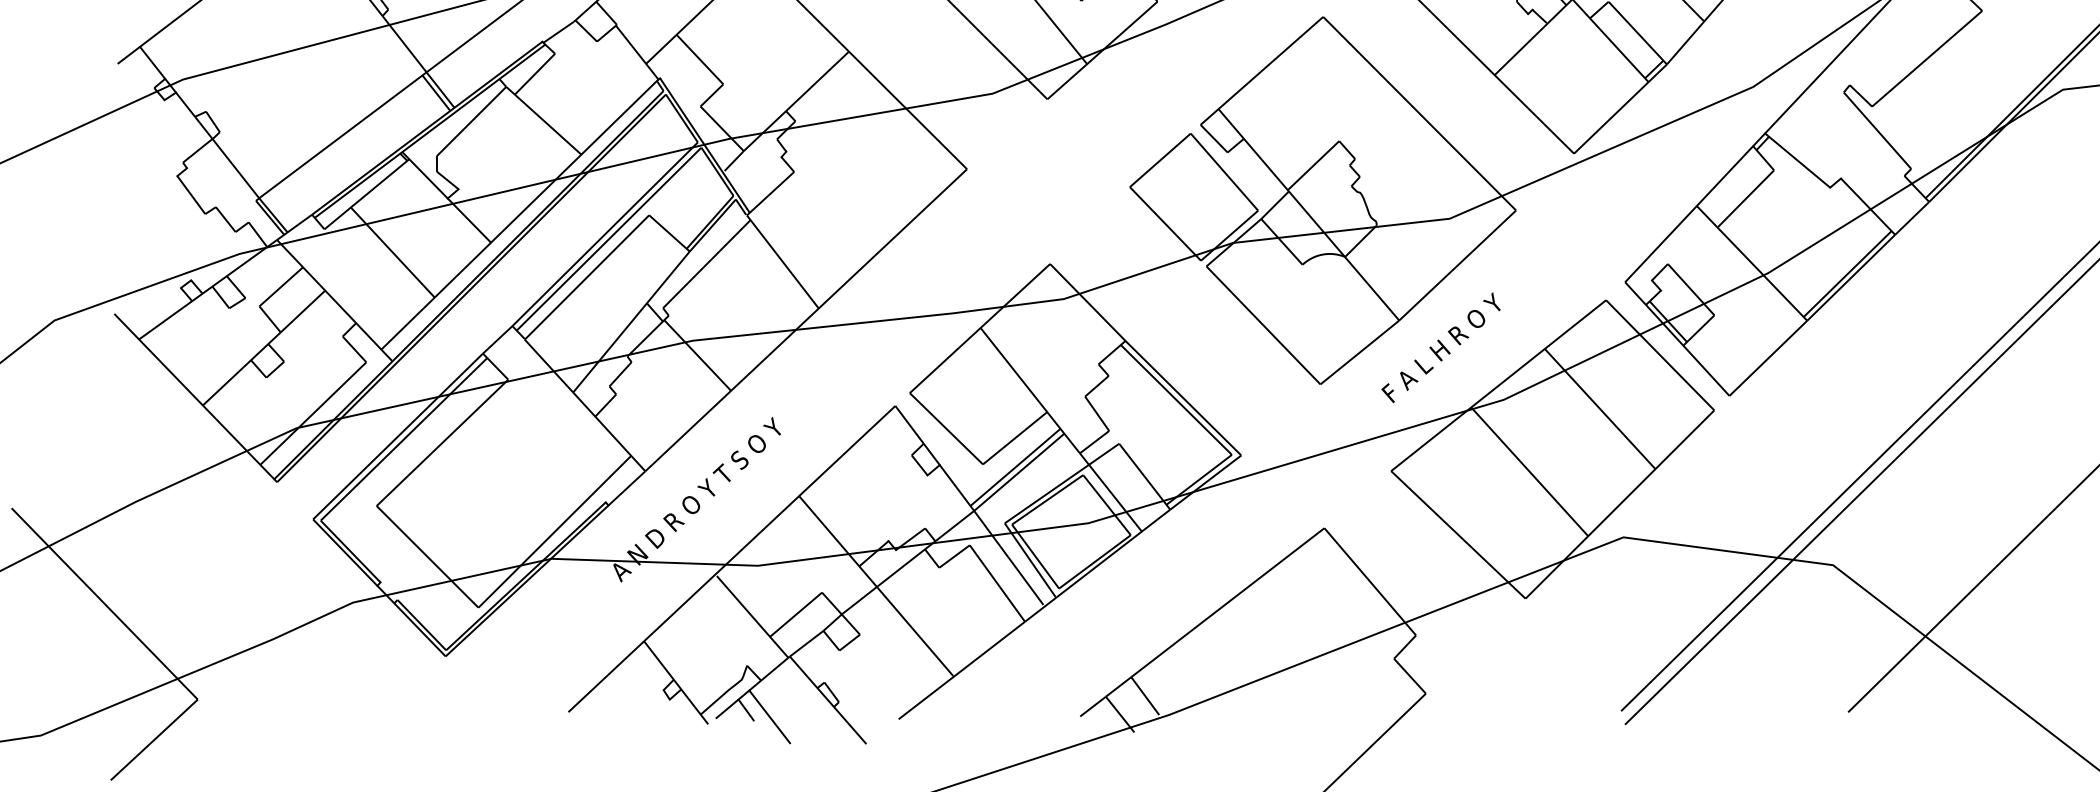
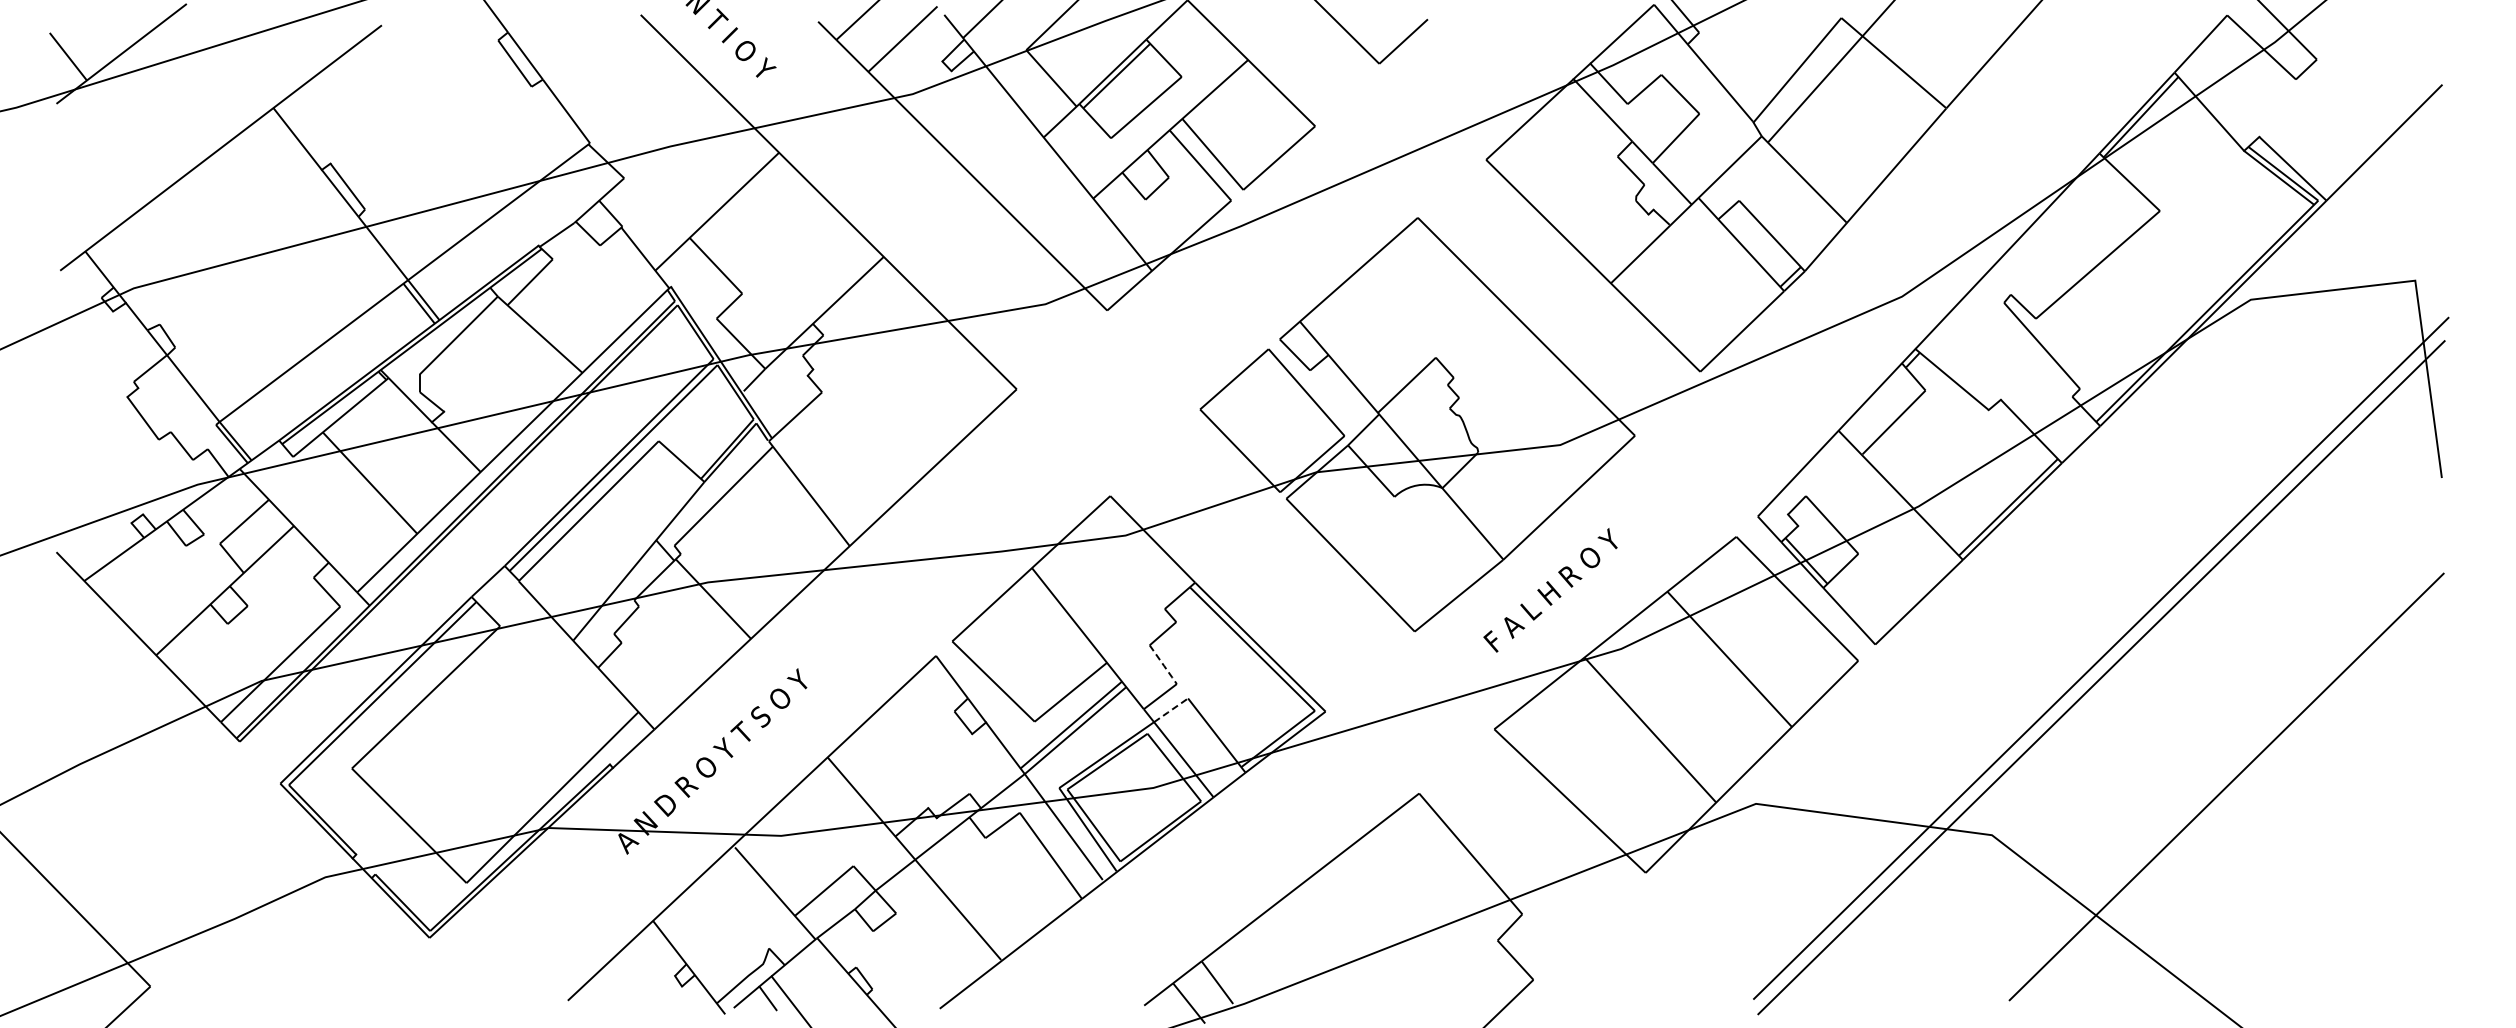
line: (1098, 415) -> (1164, 666), solid -> dashed
line: (1104, 454) -> (1171, 710), solid -> dashed

